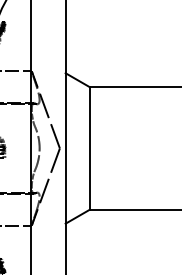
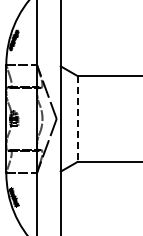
line: (89, 149) -> (77, 119), solid -> dashed

